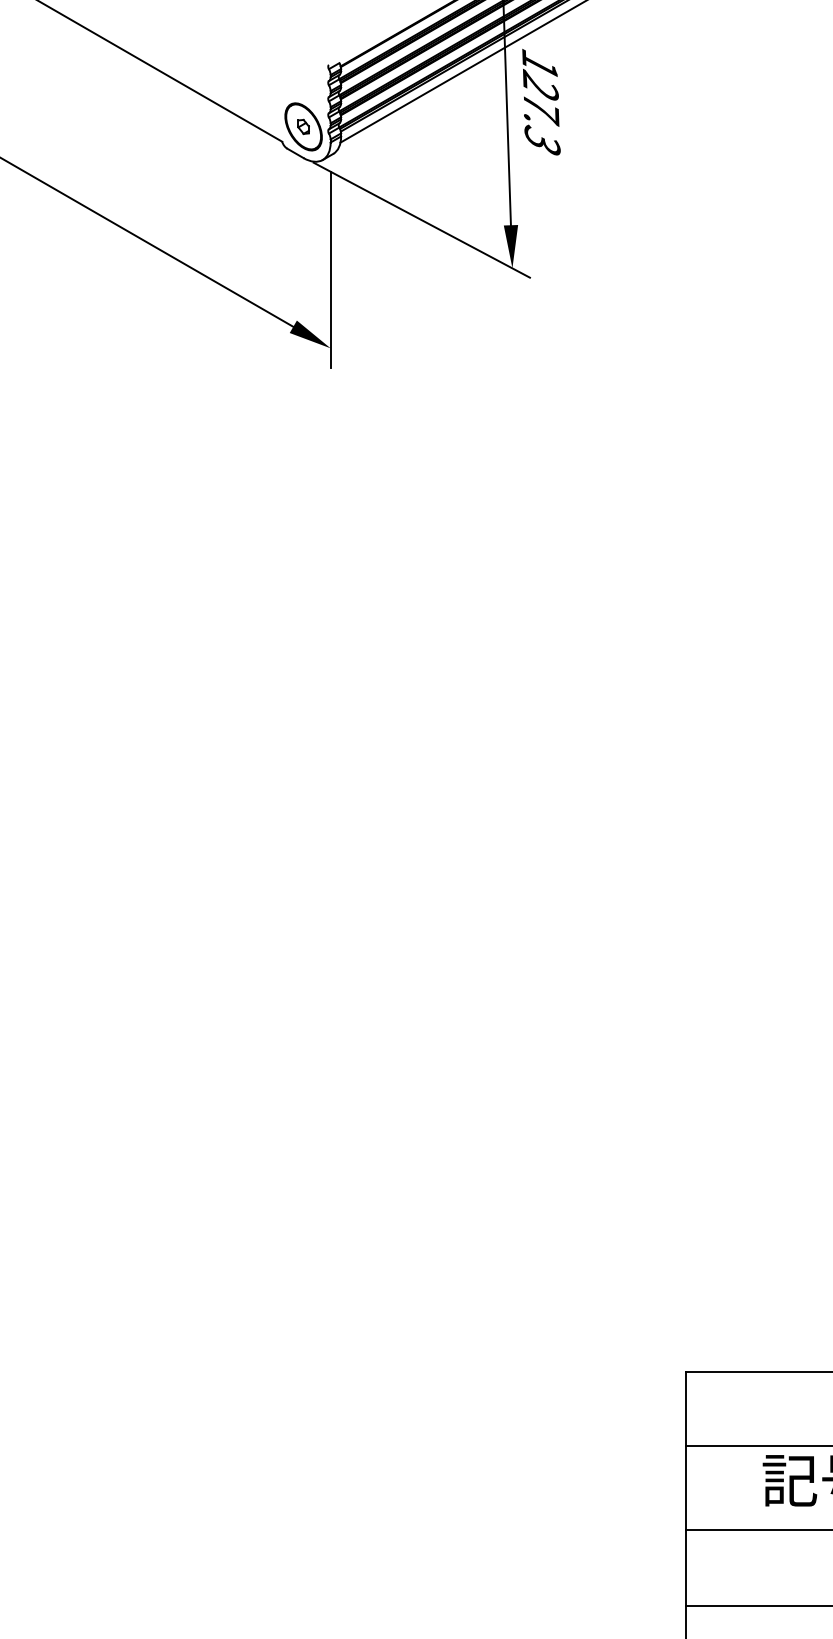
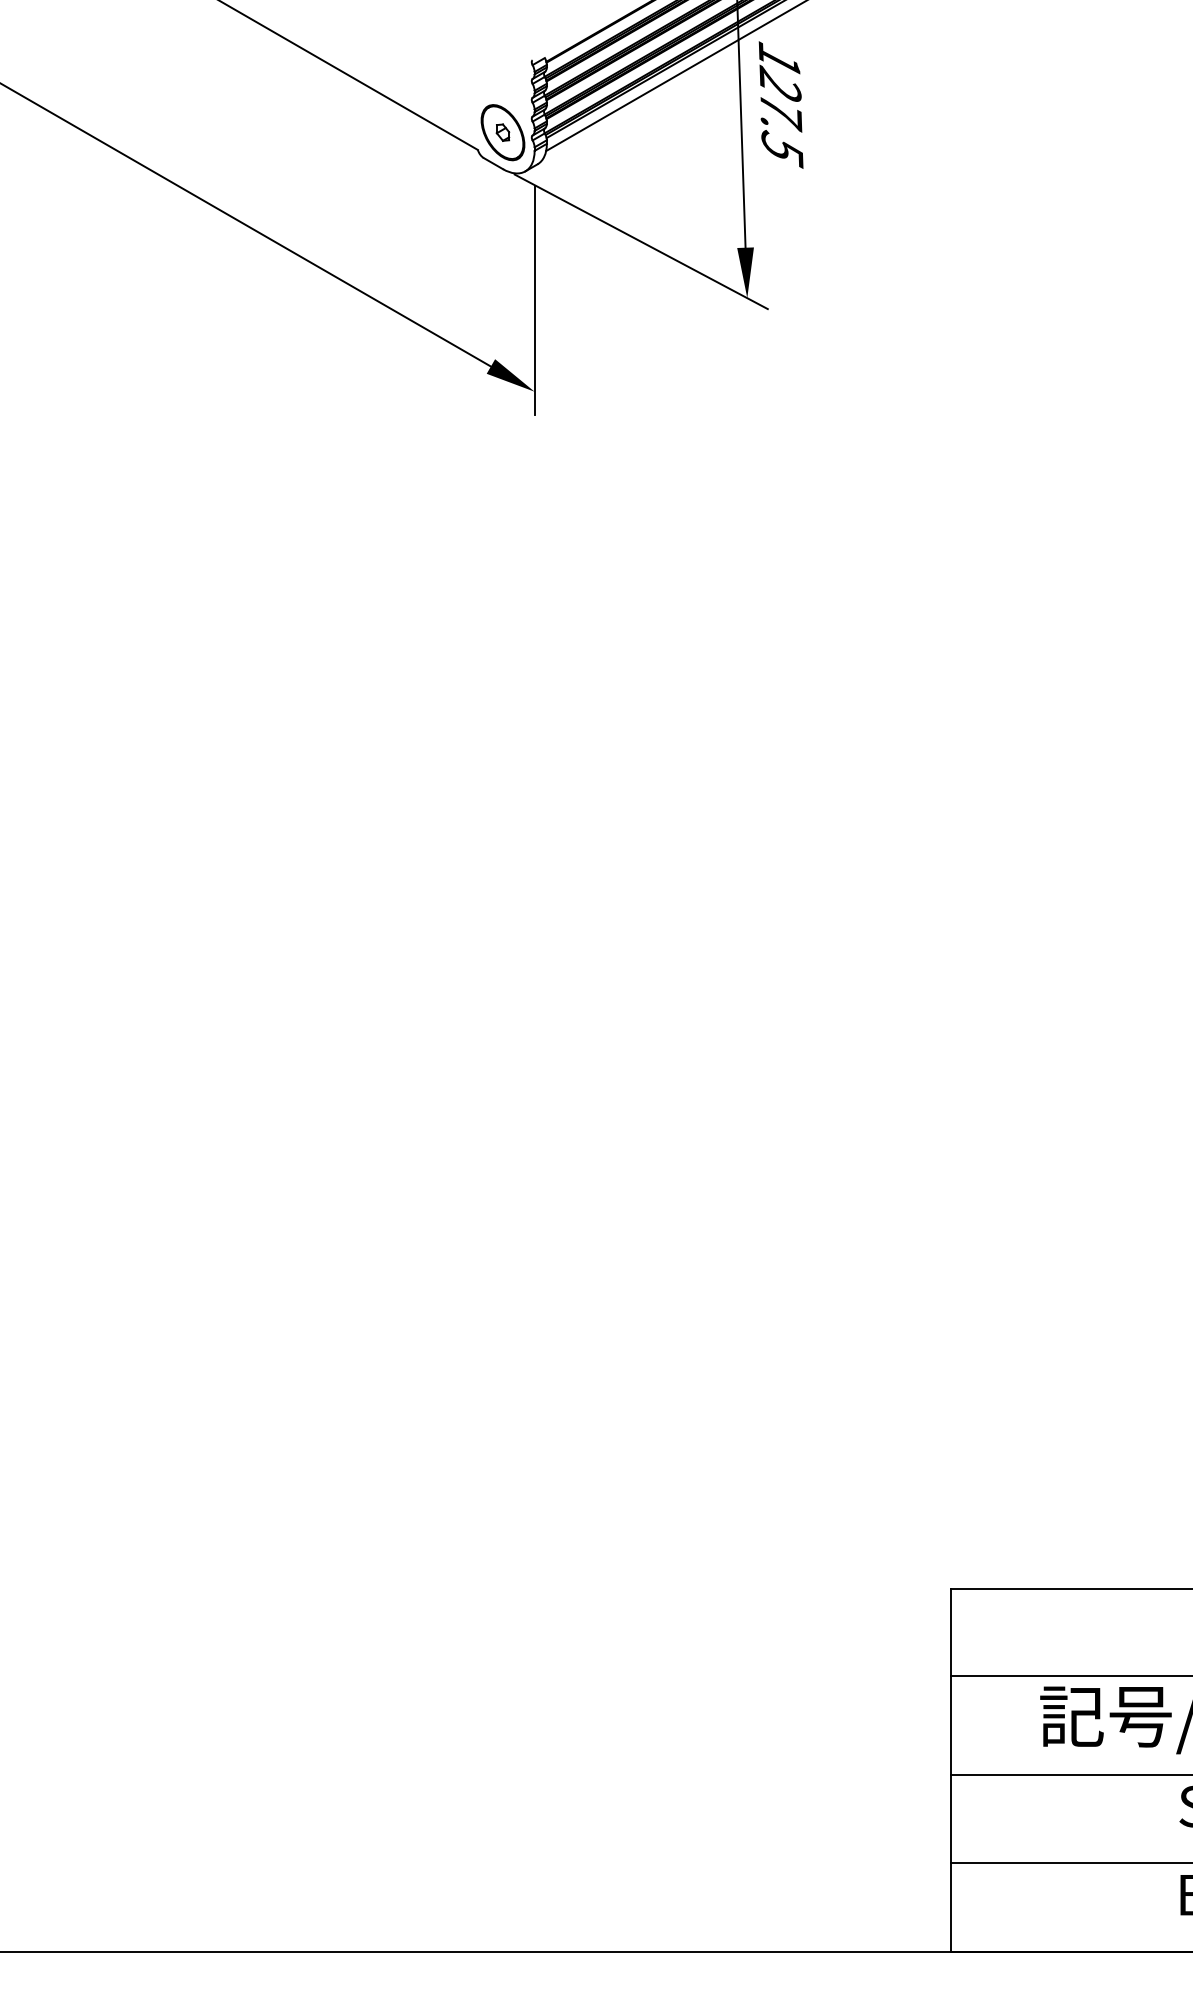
text: (542, 141) -> (782, 149), 127.3 -> 127.5

